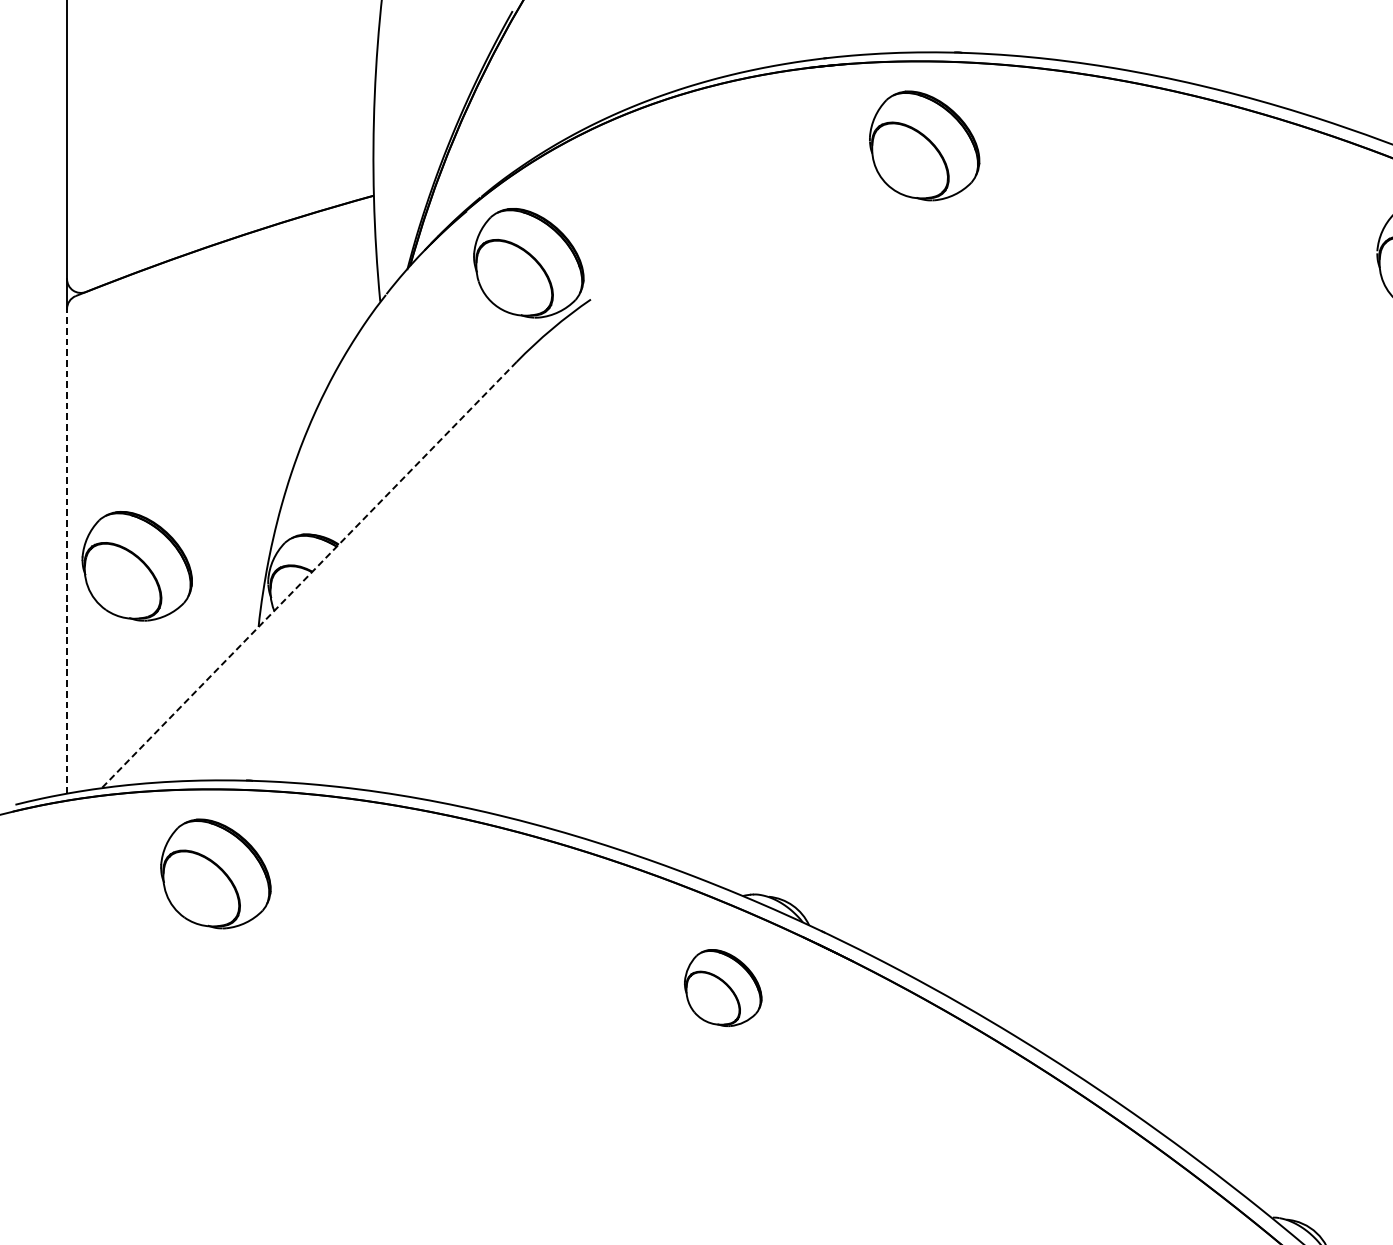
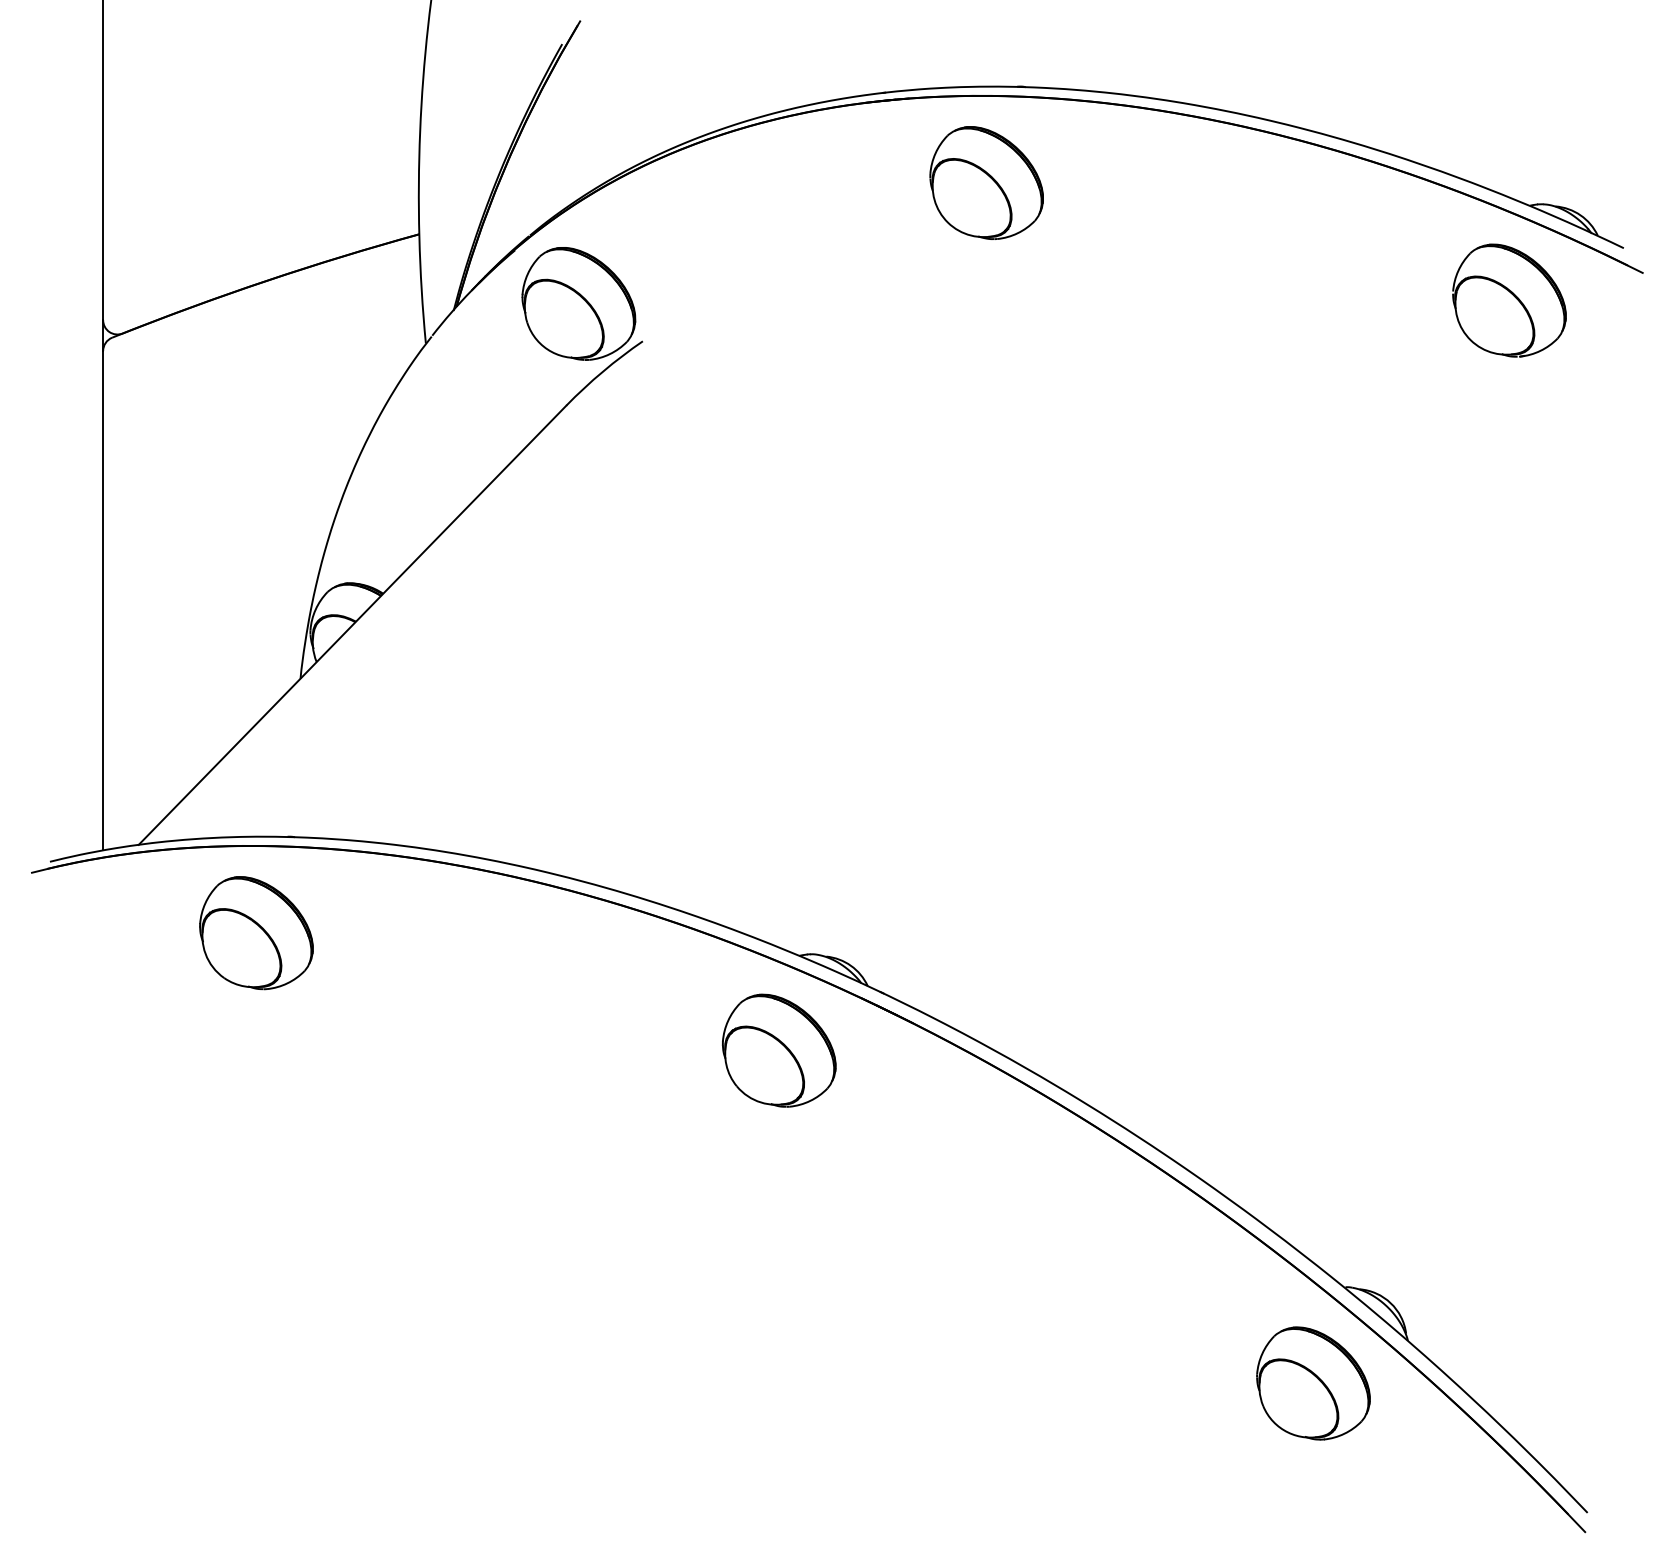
line: (67, 551) -> (103, 600), dashed -> solid
part: (137, 566) -> (175, 616), removed
line: (309, 575) -> (352, 625), dashed -> solid
part: (722, 987) -> (778, 1050), size x1.43

